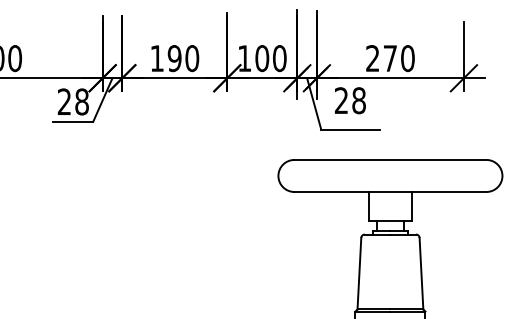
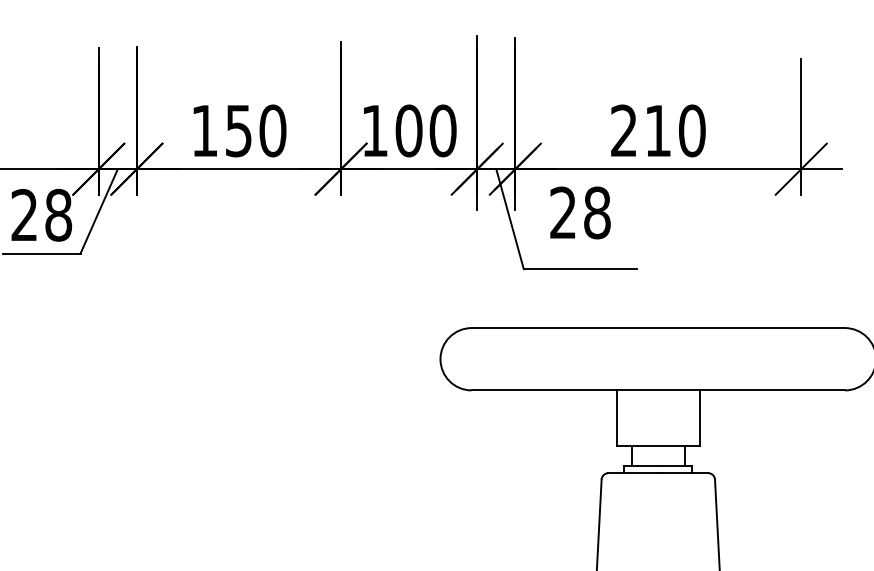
text: (174, 58) -> (238, 130), 190 -> 150
text: (390, 58) -> (658, 130), 270 -> 210

